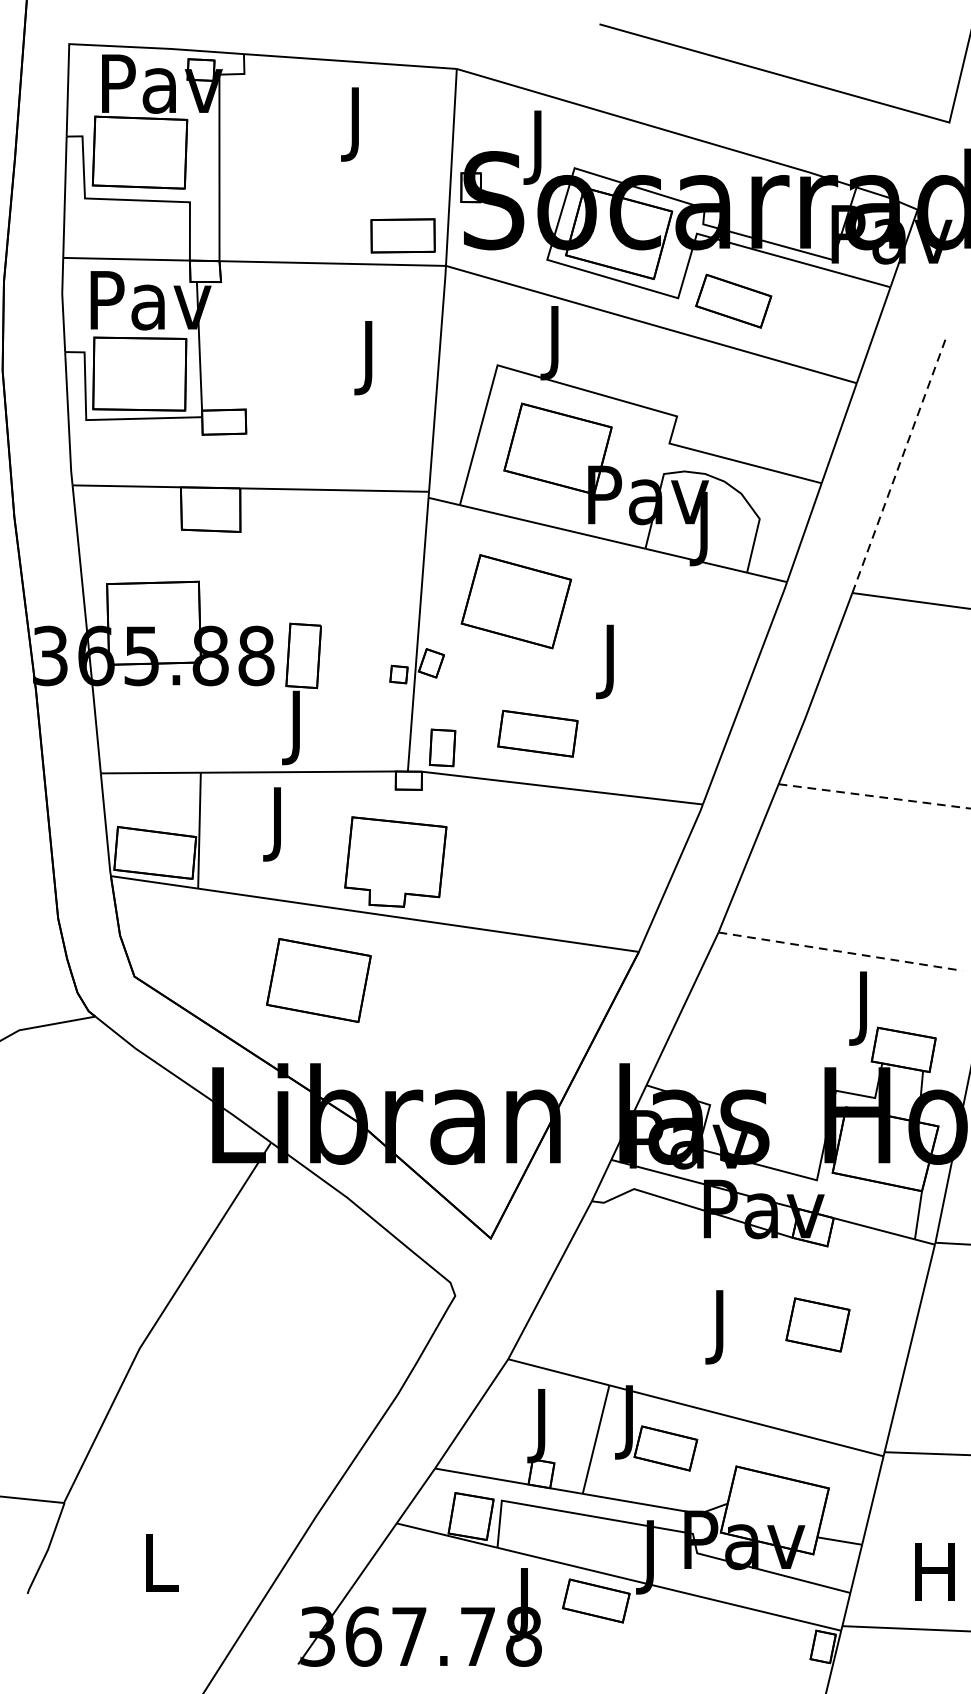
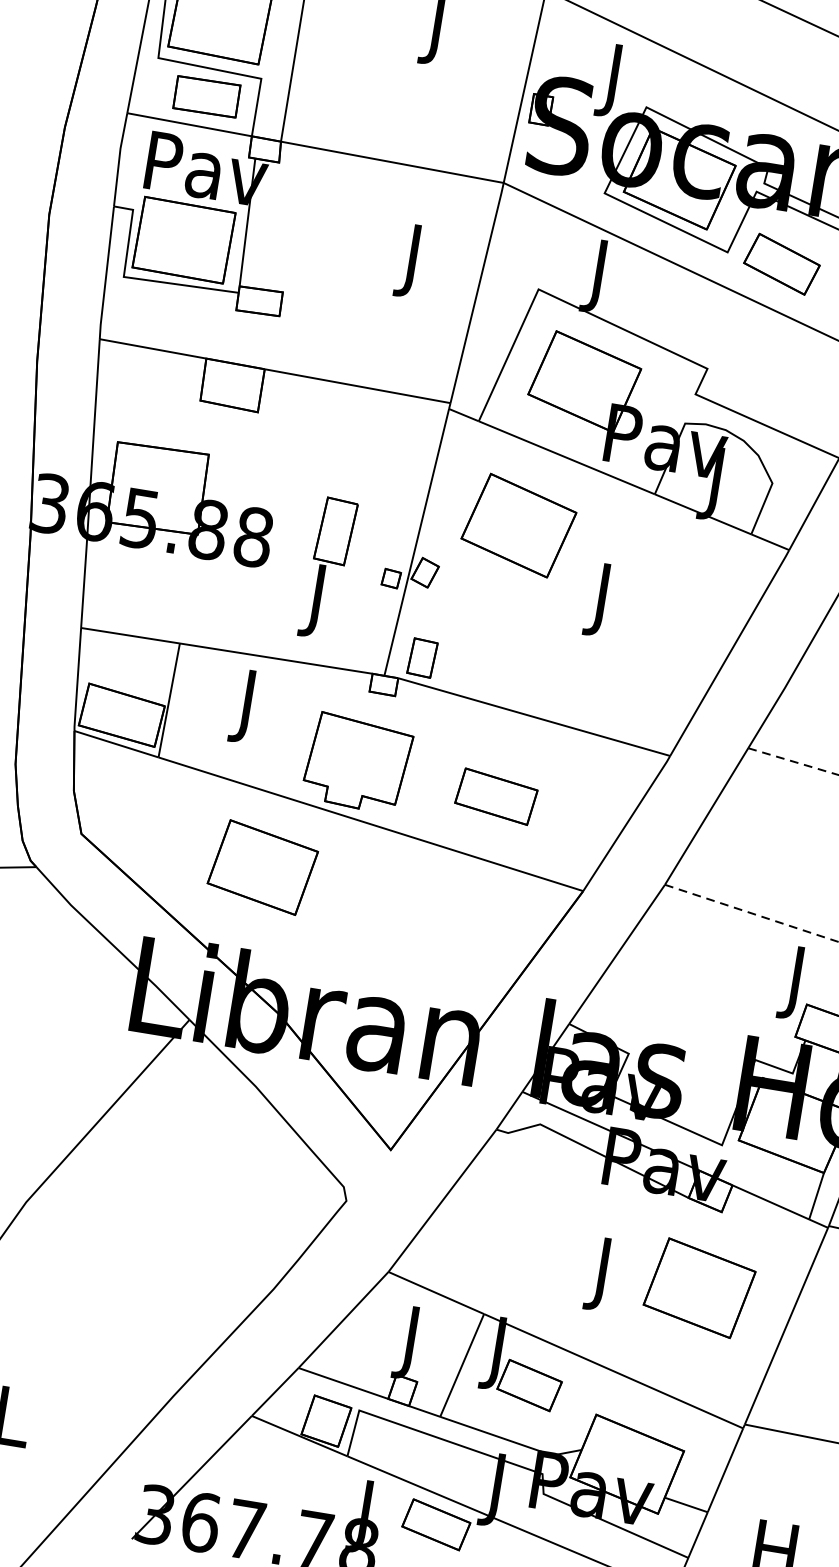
part: (402, 235) -> (206, 96), moved
part: (301, 693) -> (327, 568), moved
part: (537, 733) -> (496, 796), moved
part: (817, 1324) -> (699, 1287), size x1.67

